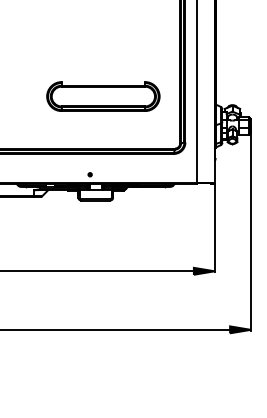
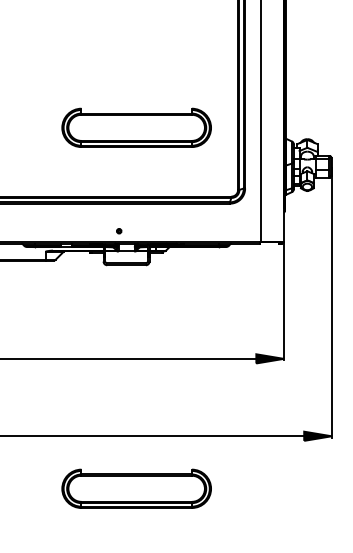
part: (103, 369) -> (136, 488), added

